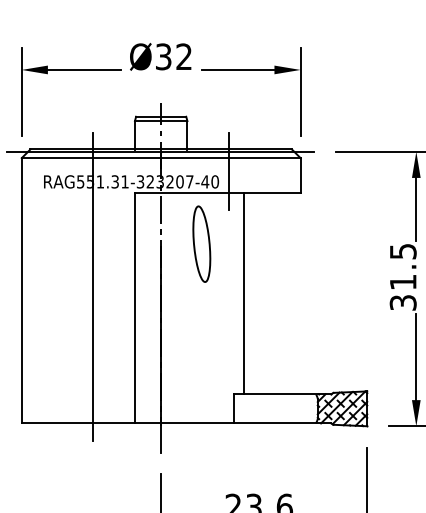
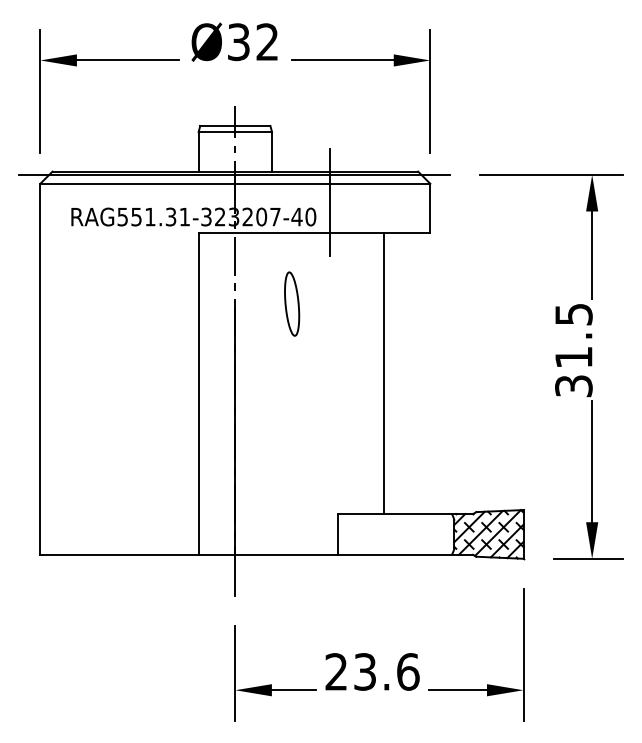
part: (201, 243) -> (291, 303), size x0.6
line: (93, 287) -> (140, 364), removed
line: (244, 293) -> (384, 373), moved

